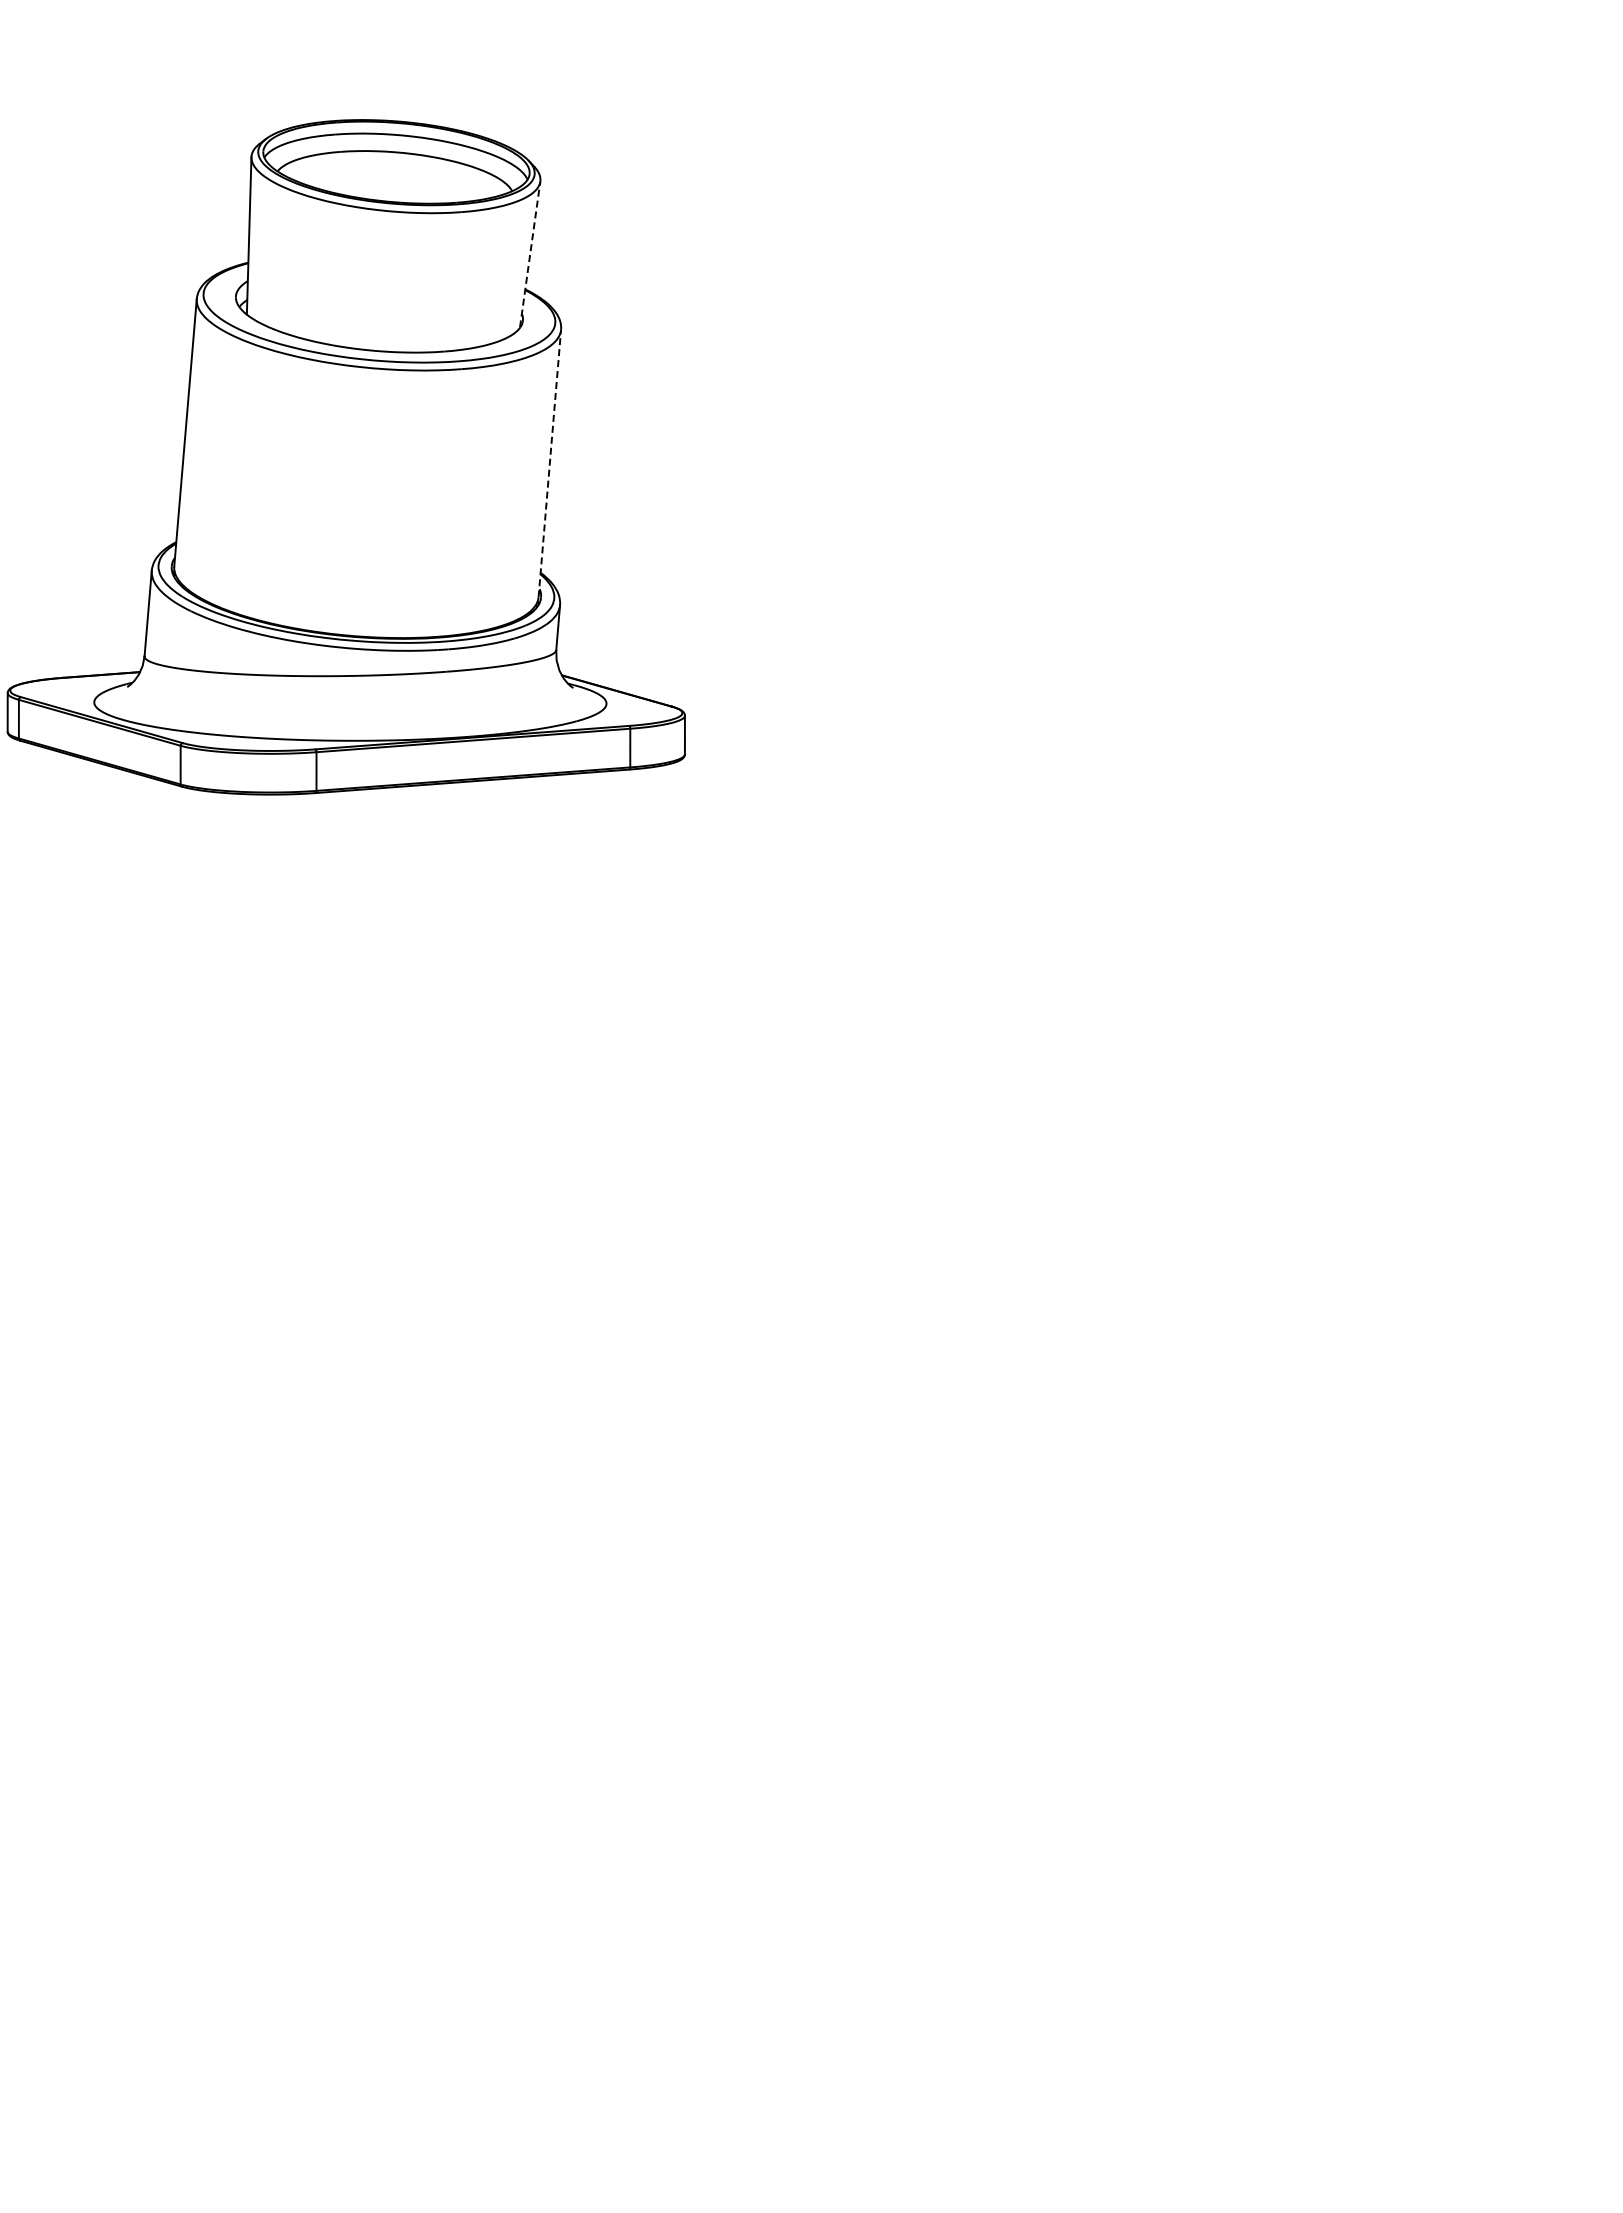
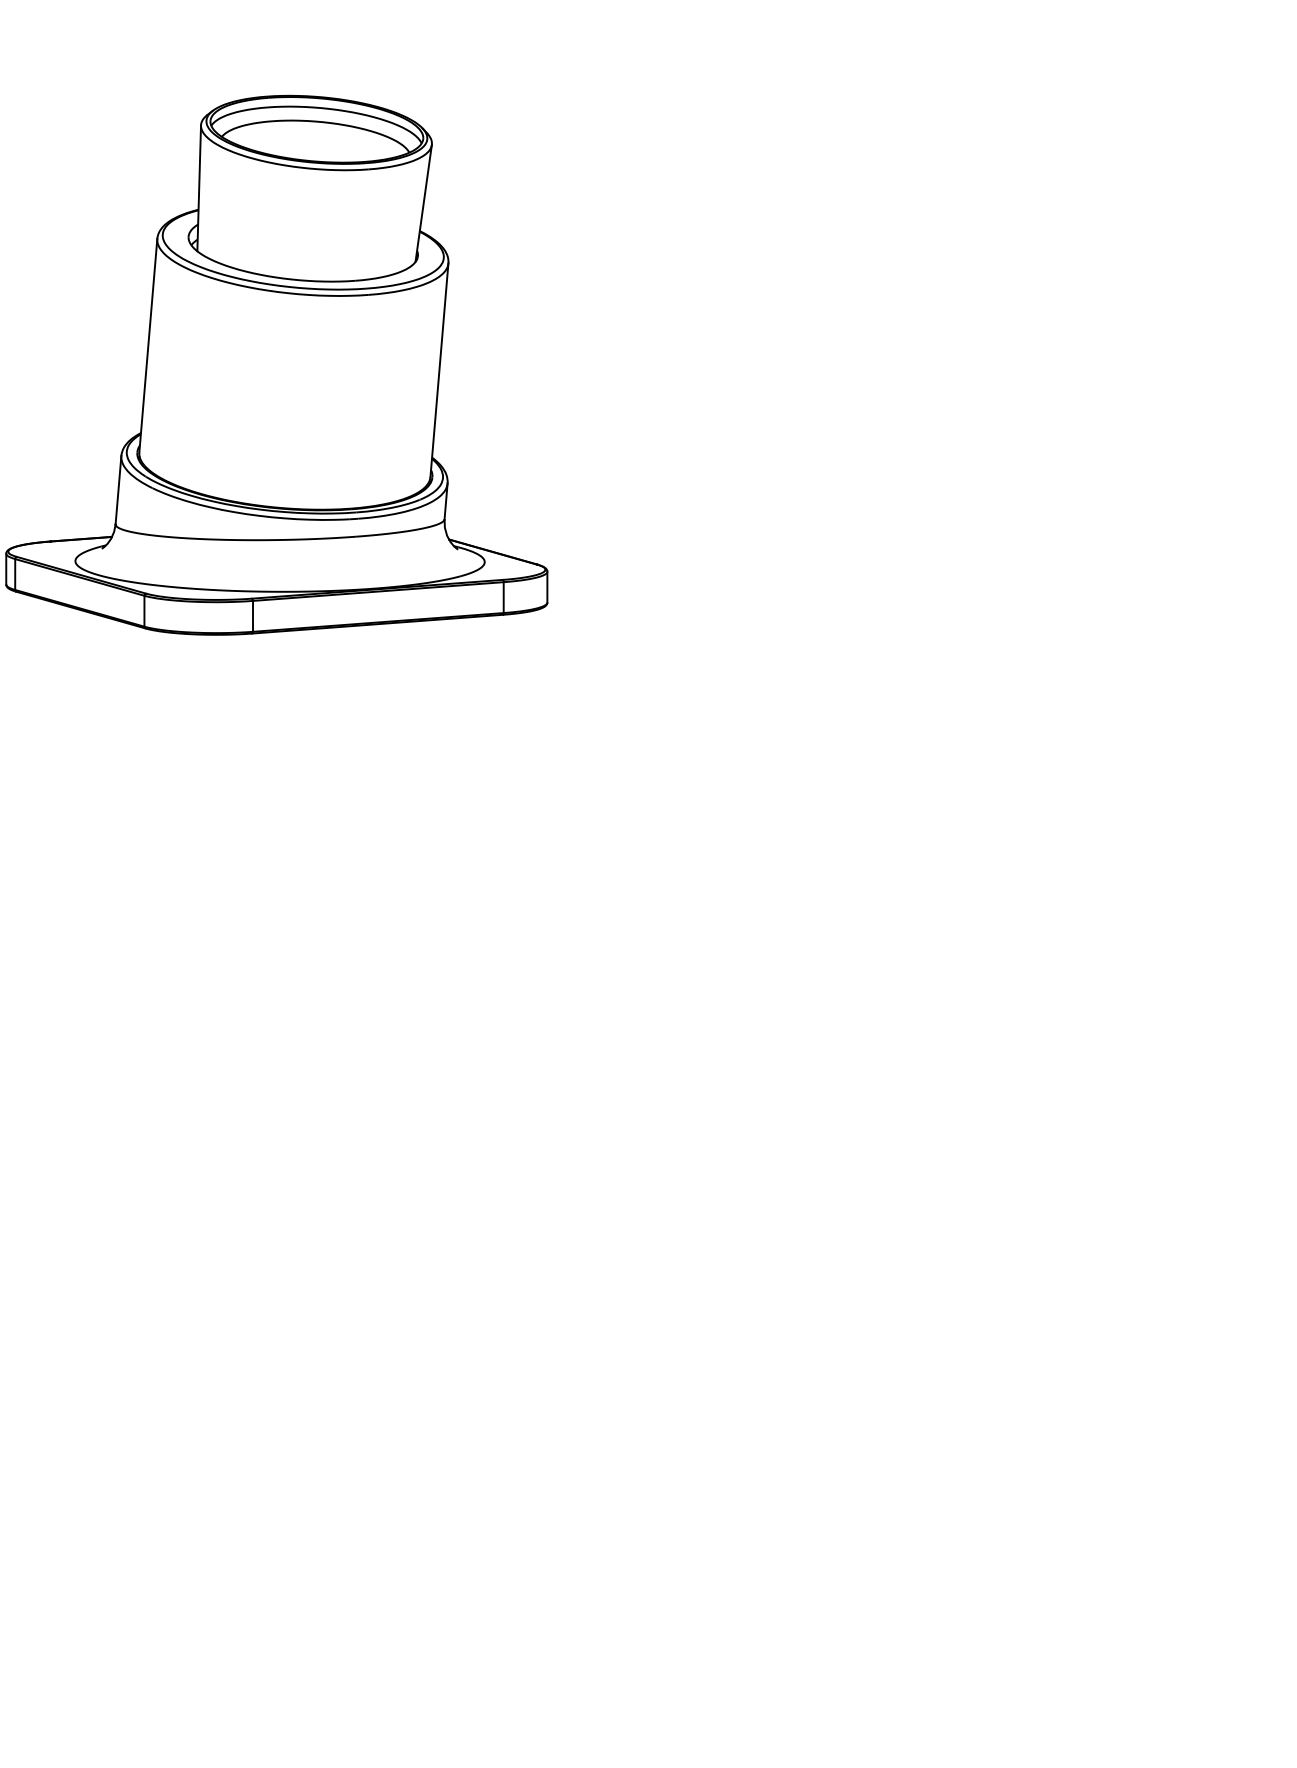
line: (530, 254) -> (423, 203), dashed -> solid
line: (549, 462) -> (439, 369), dashed -> solid

